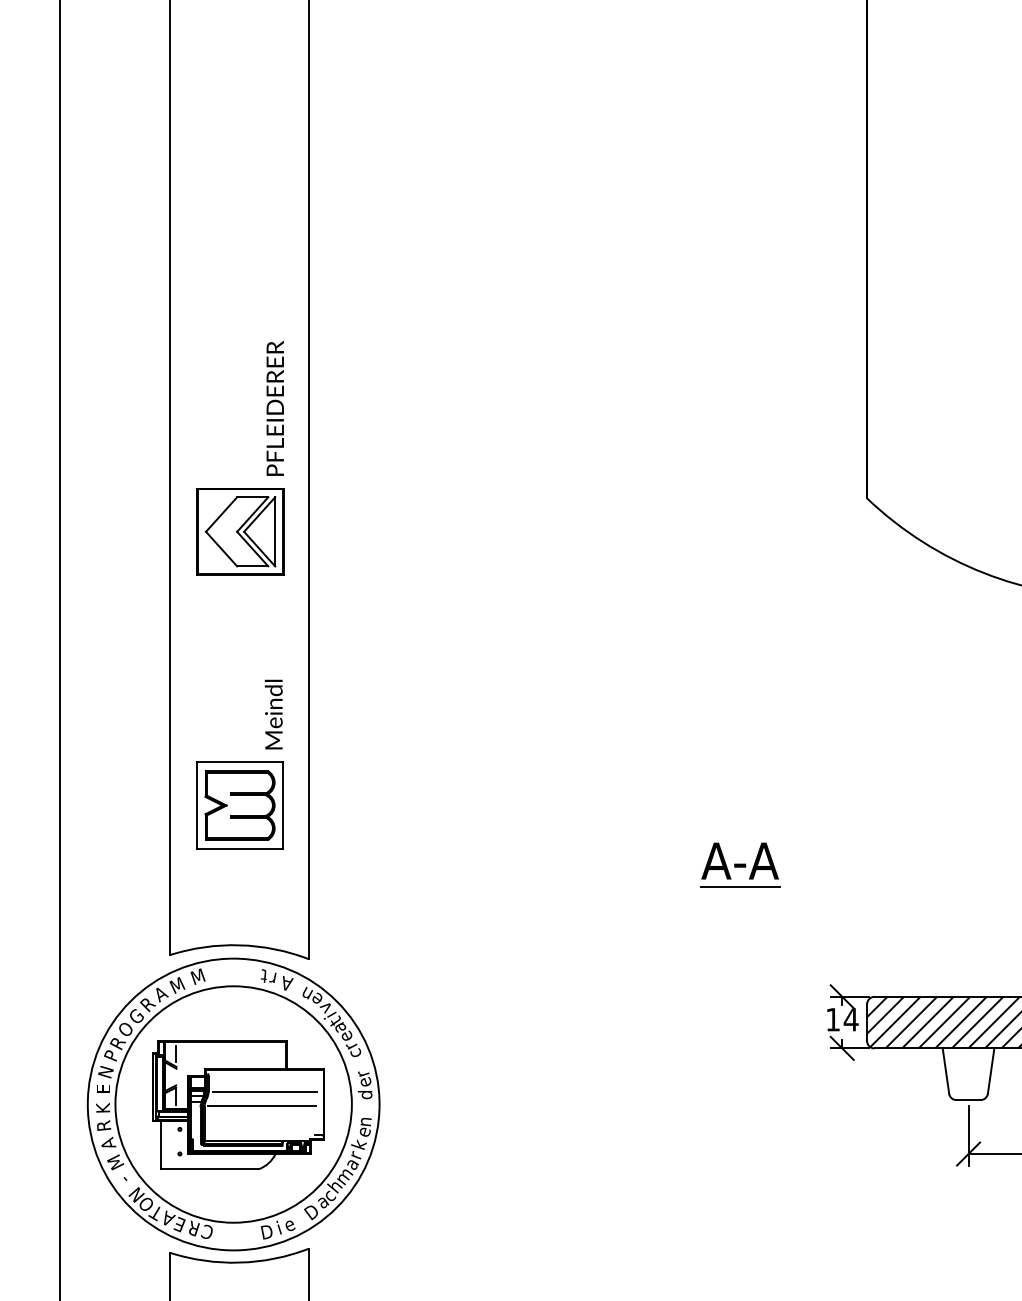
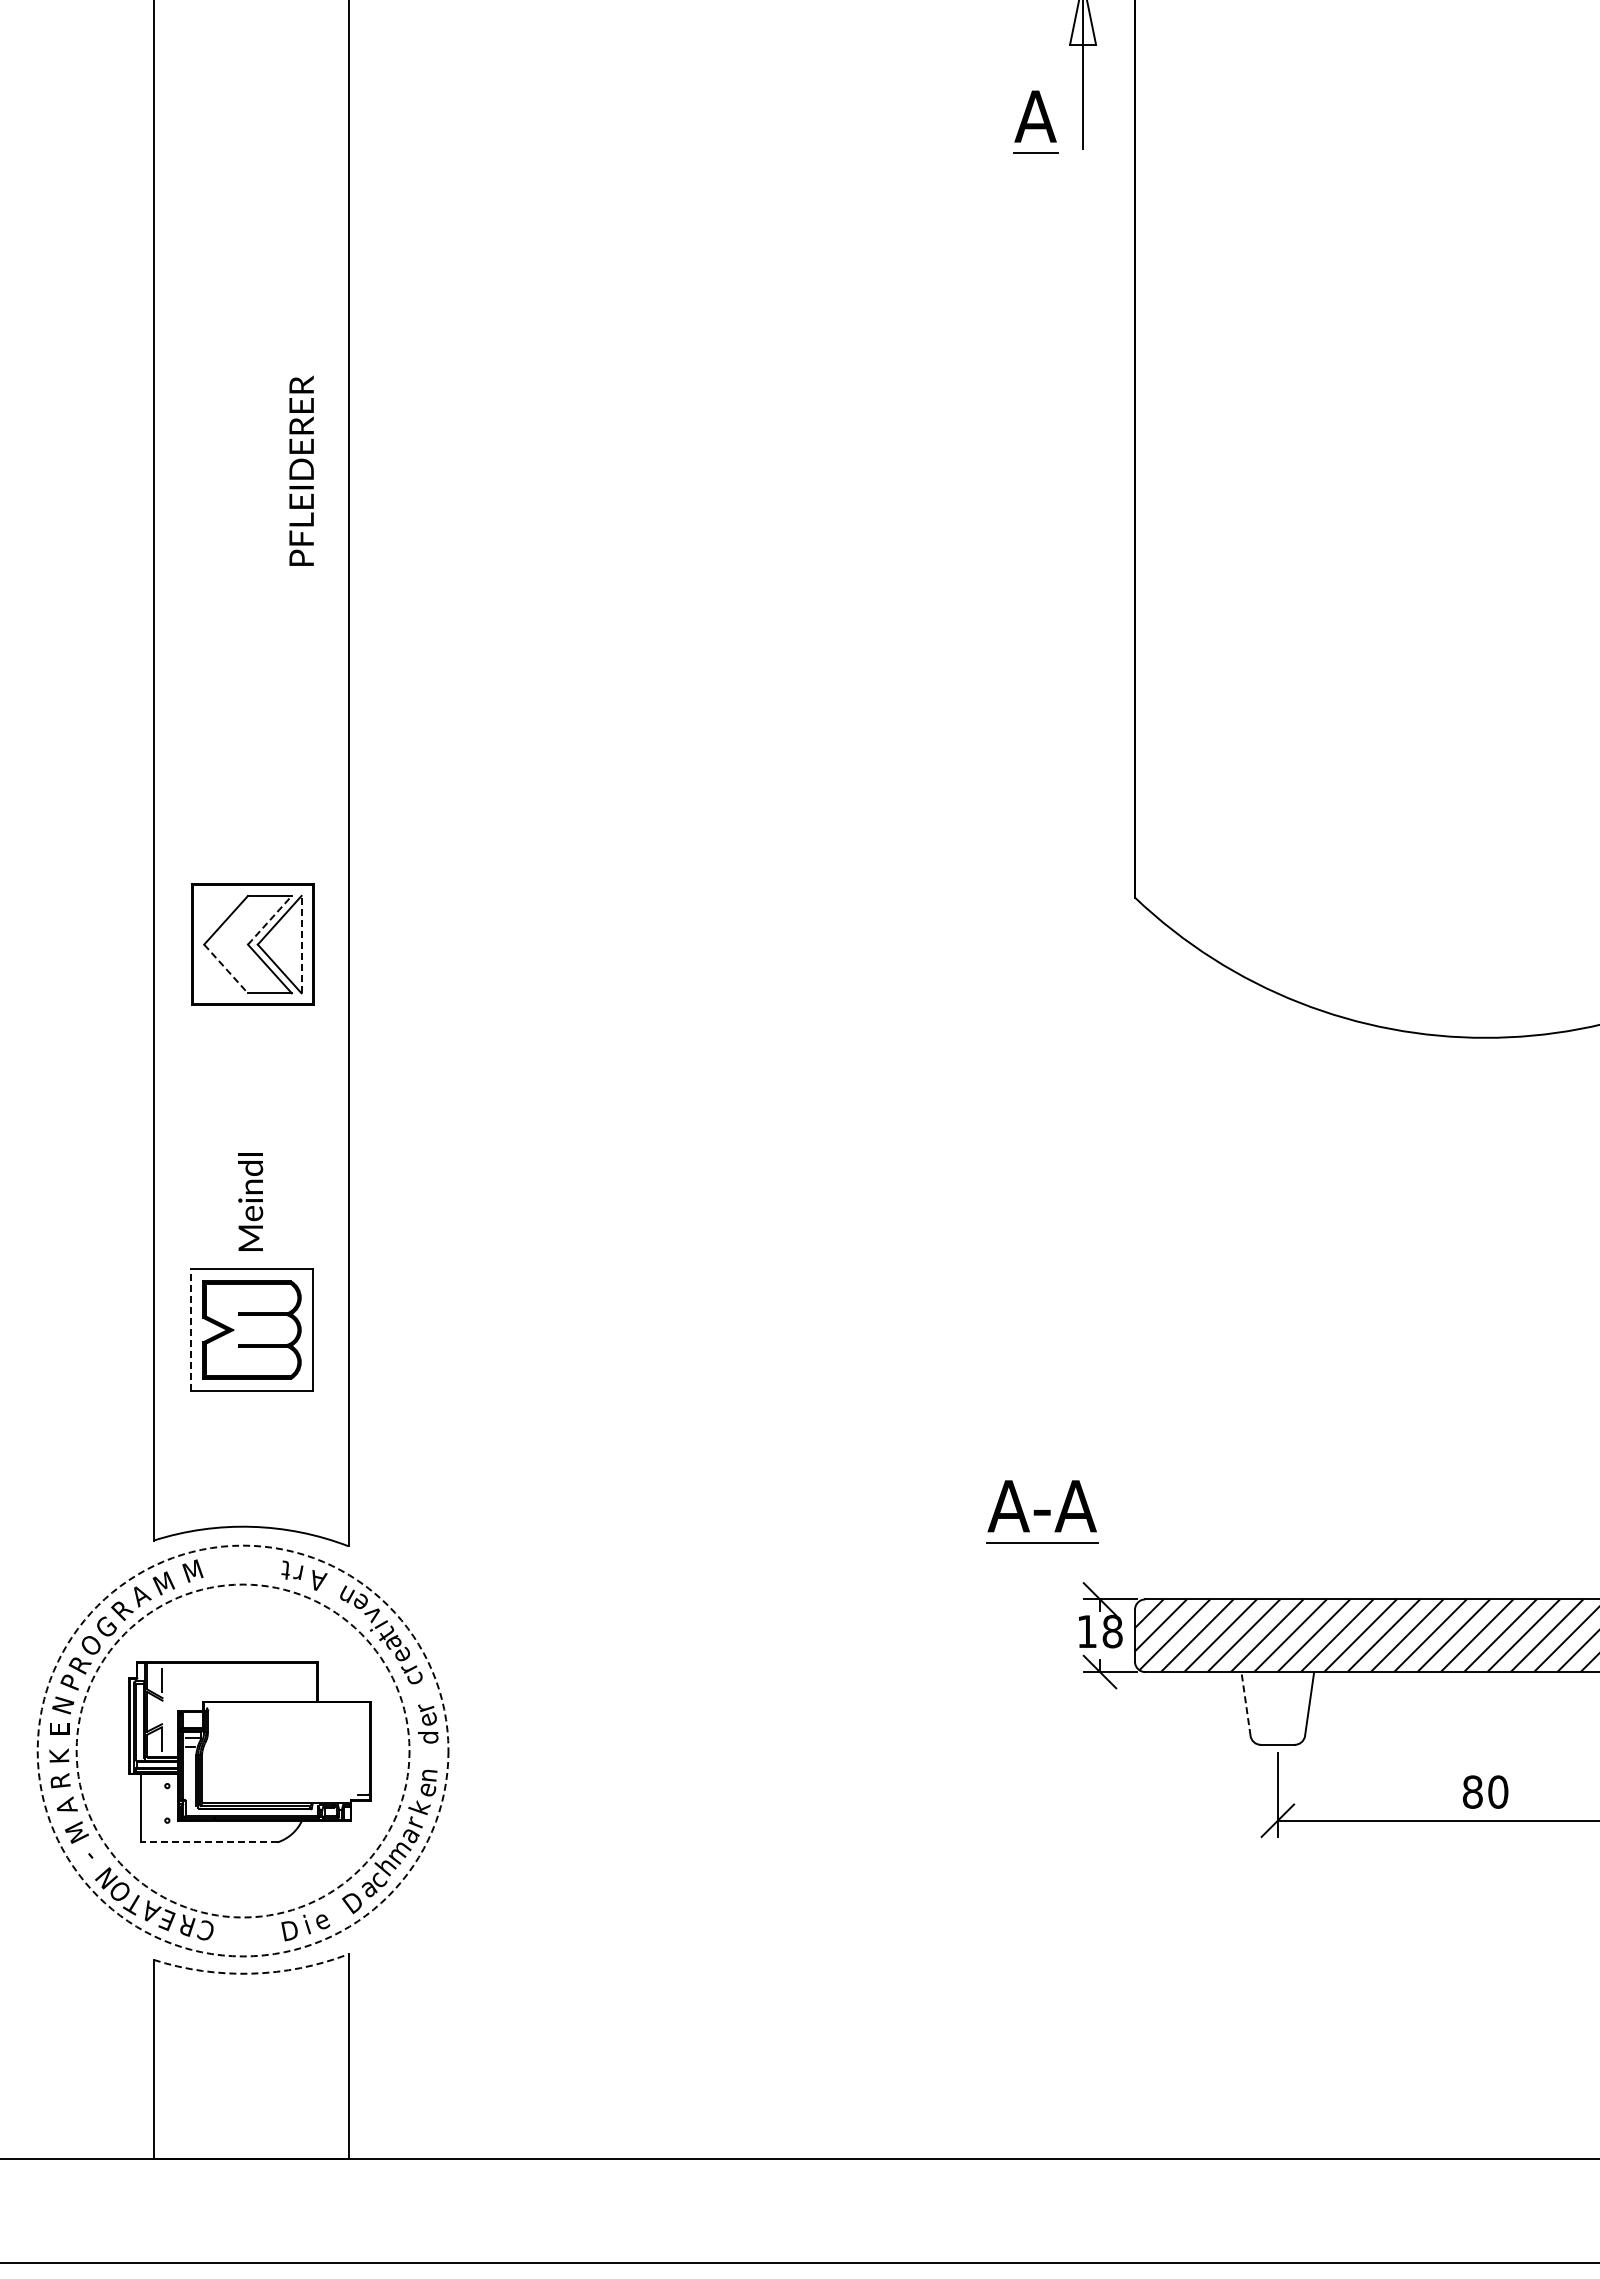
text: (275, 408) -> (301, 470), moved
line: (252, 514) -> (269, 920), solid -> dashed
line: (275, 531) -> (301, 944), solid -> dashed
line: (221, 548) -> (226, 968), solid -> dashed
text: (273, 714) -> (250, 1201), moved
line: (197, 805) -> (191, 1330), solid -> dashed
part: (740, 864) -> (1042, 1511), moved
text: (851, 1019) -> (1112, 1631), 14 -> 18
line: (945, 1070) -> (1245, 1703), solid -> dashed
line: (265, 1092) -> (287, 1733), removed
circle: (233, 1104) -> (242, 1750), solid -> dashed
circle: (233, 1104) -> (242, 1750), solid -> dashed
line: (262, 1106) -> (283, 1753), removed
line: (209, 1169) -> (209, 1842), solid -> dashed
arc: (239, 1262) -> (251, 1973), solid -> dashed

